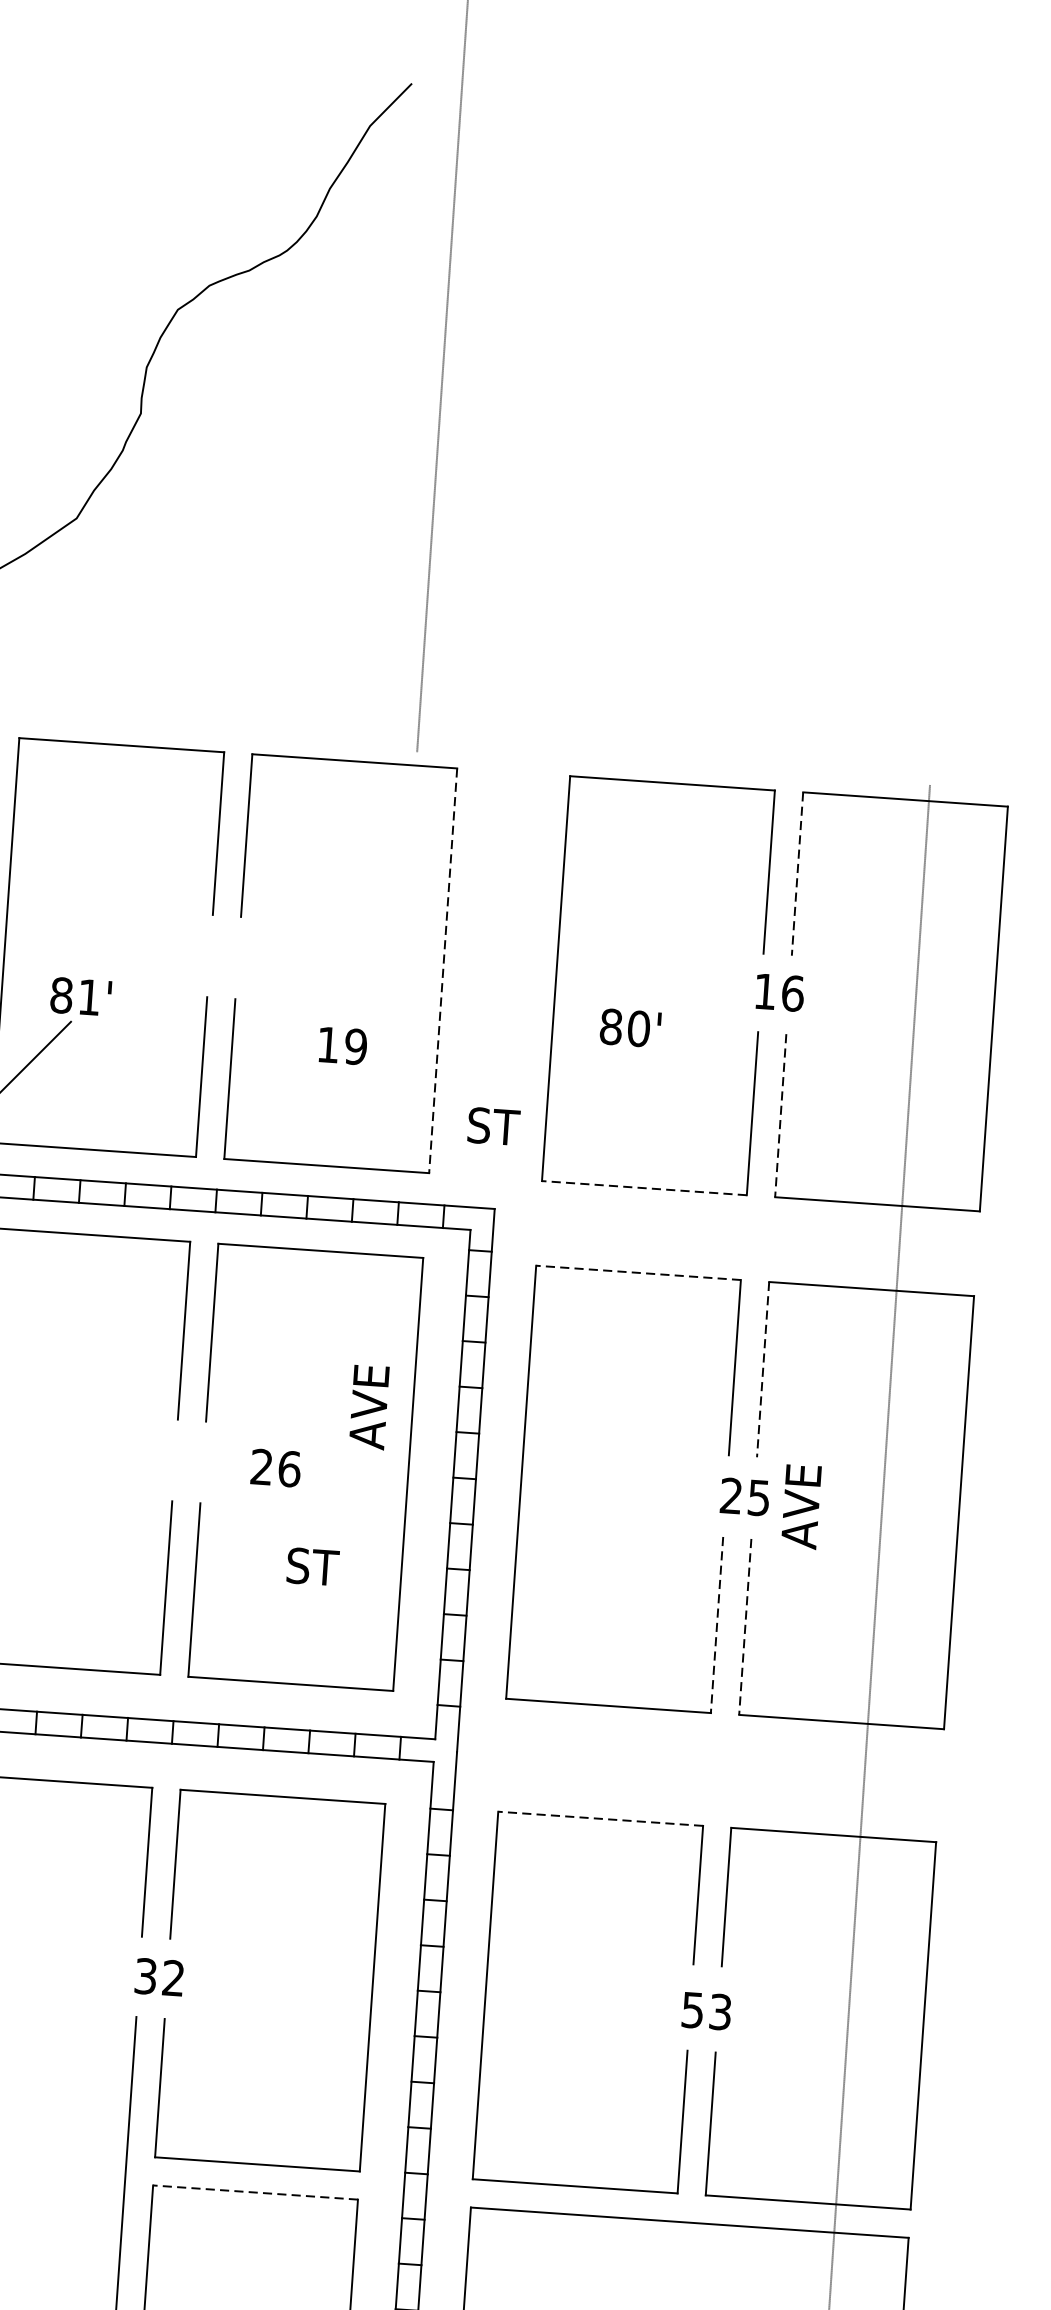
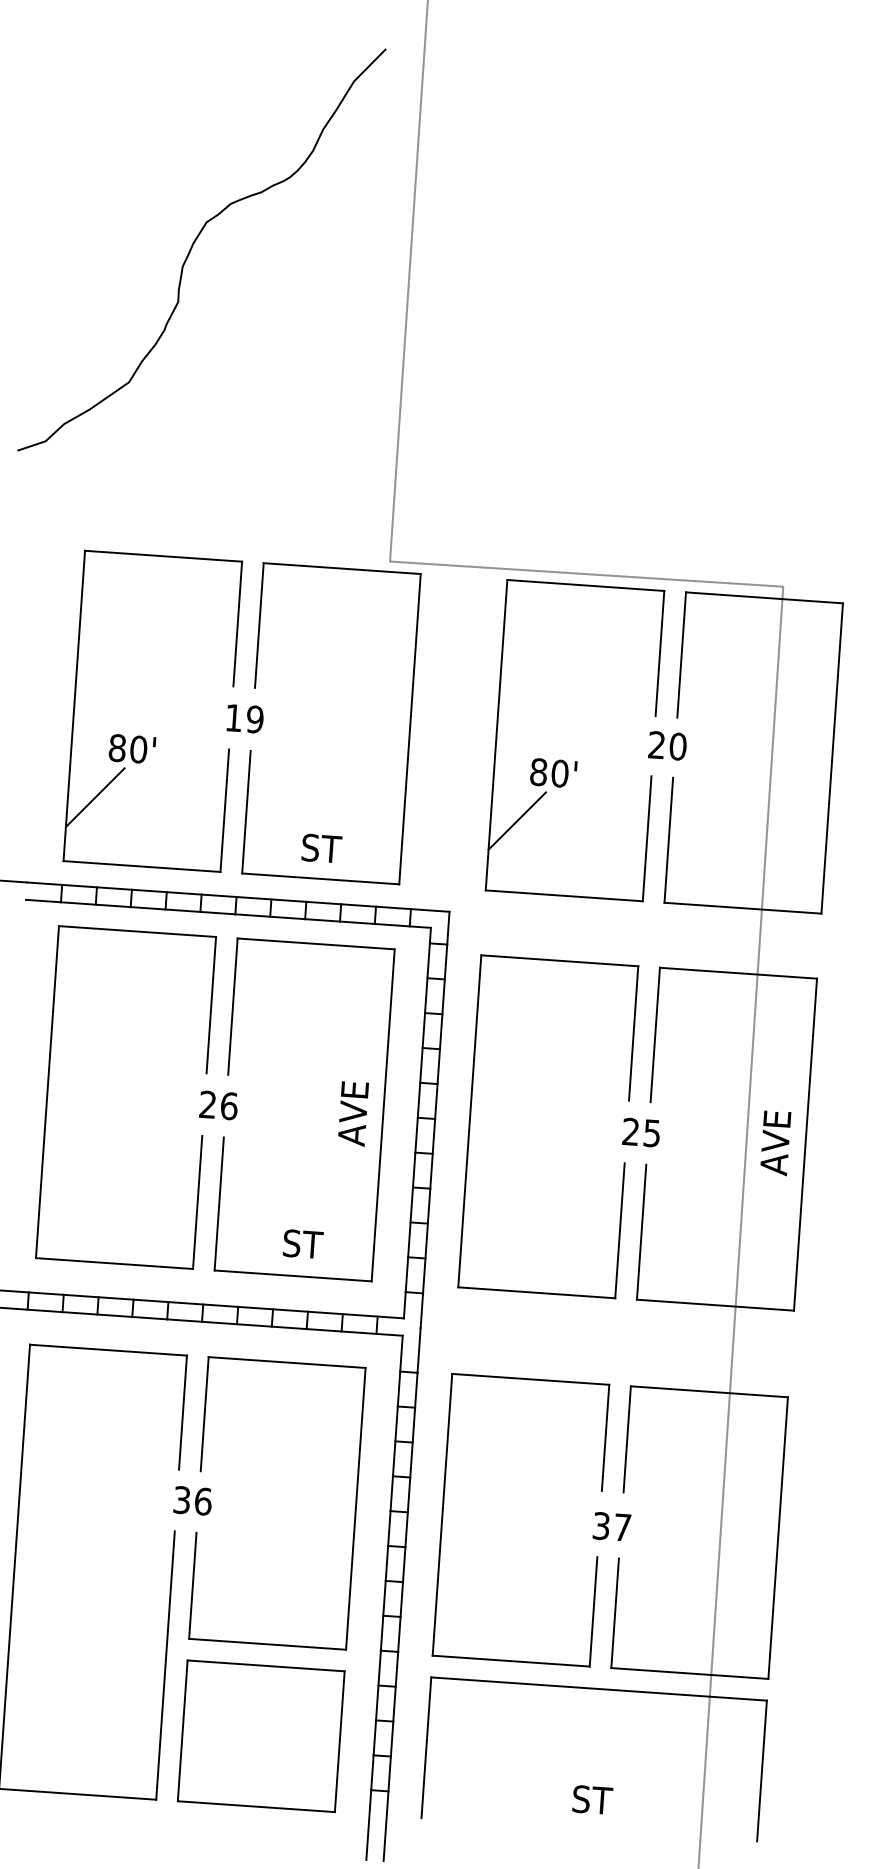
line: (673, 767) -> (586, 573), added
line: (797, 874) -> (681, 655), dashed -> solid
line: (443, 971) -> (410, 729), dashed -> solid
text: (779, 992) -> (667, 745), 16 -> 20
text: (89, 997) -> (138, 749), 81' -> 80'
text: (342, 1045) -> (244, 718), moved
line: (583, 1089) -> (517, 820), added
line: (780, 1115) -> (668, 840), dashed -> solid
text: (493, 1125) -> (321, 847), moved
line: (644, 1187) -> (564, 895), dashed -> solid
line: (638, 1272) -> (559, 960), dashed -> solid
line: (763, 1370) -> (655, 1035), dashed -> solid
text: (369, 1406) -> (353, 1113), moved
text: (275, 1468) -> (218, 1105), moved
text: (801, 1507) -> (775, 1143), moved
text: (312, 1565) -> (302, 1243), moved
line: (716, 1624) -> (619, 1230), dashed -> solid
line: (745, 1627) -> (641, 1232), dashed -> solid
line: (600, 1818) -> (530, 1379), dashed -> solid
text: (172, 1978) -> (202, 1501), 32 -> 36
text: (707, 2010) -> (612, 1526), 53 -> 37
line: (256, 2192) -> (266, 1665), dashed -> solid

